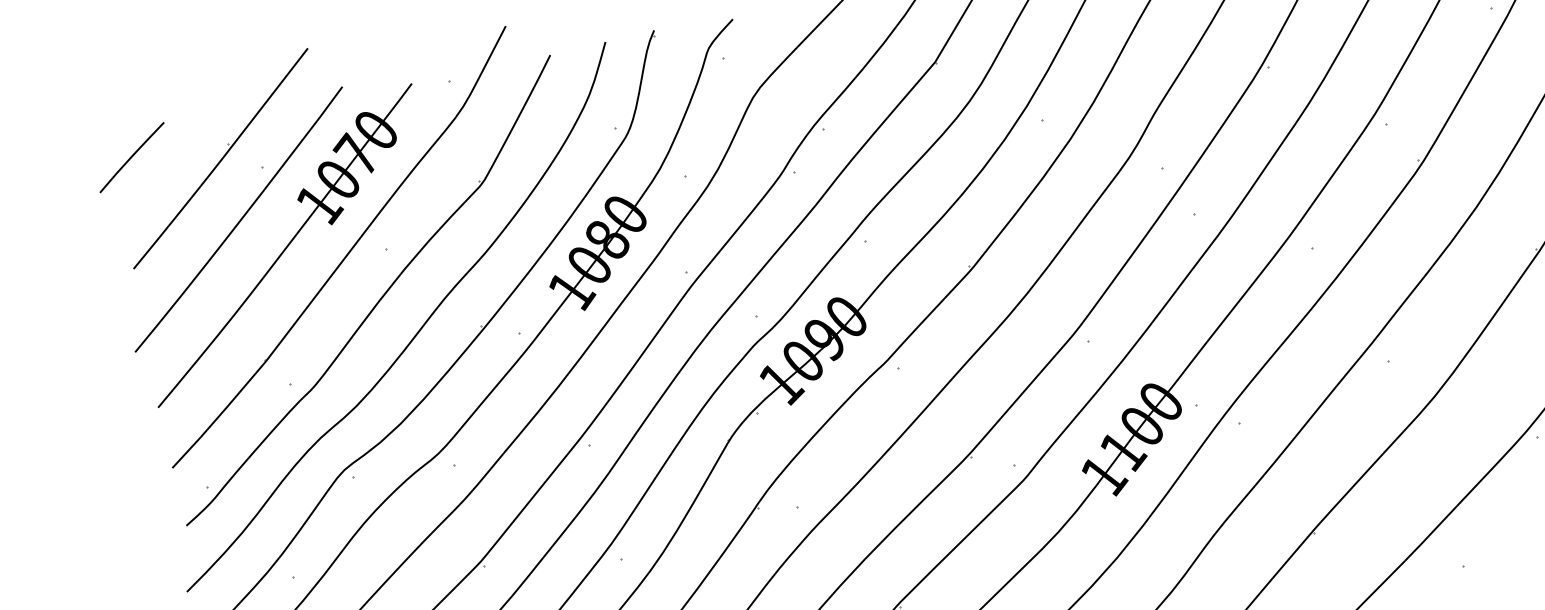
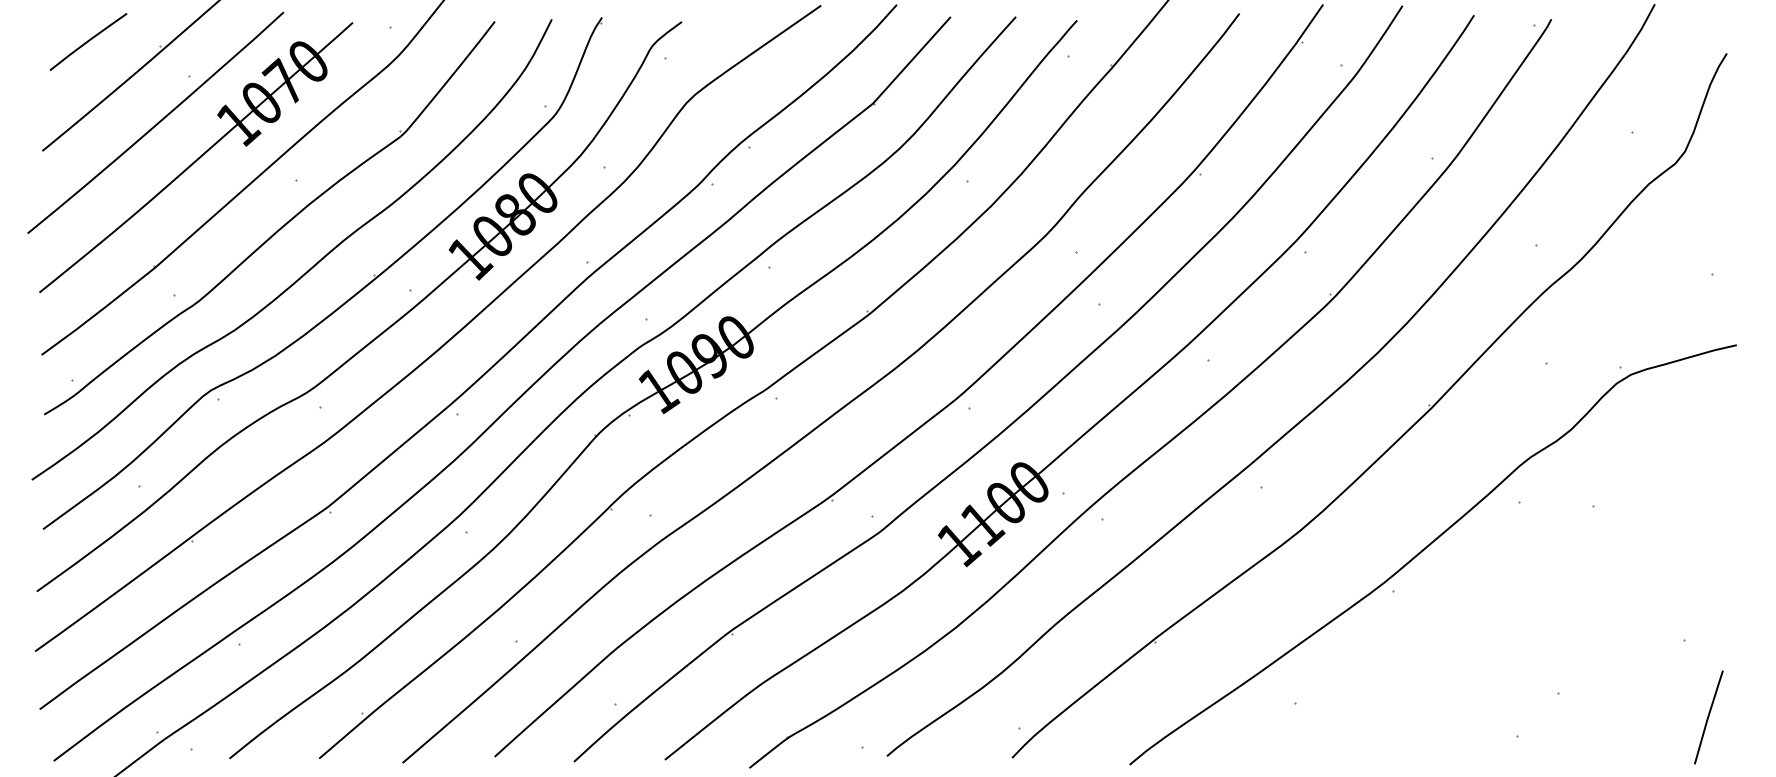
line: (131, 157) -> (88, 41), moved

